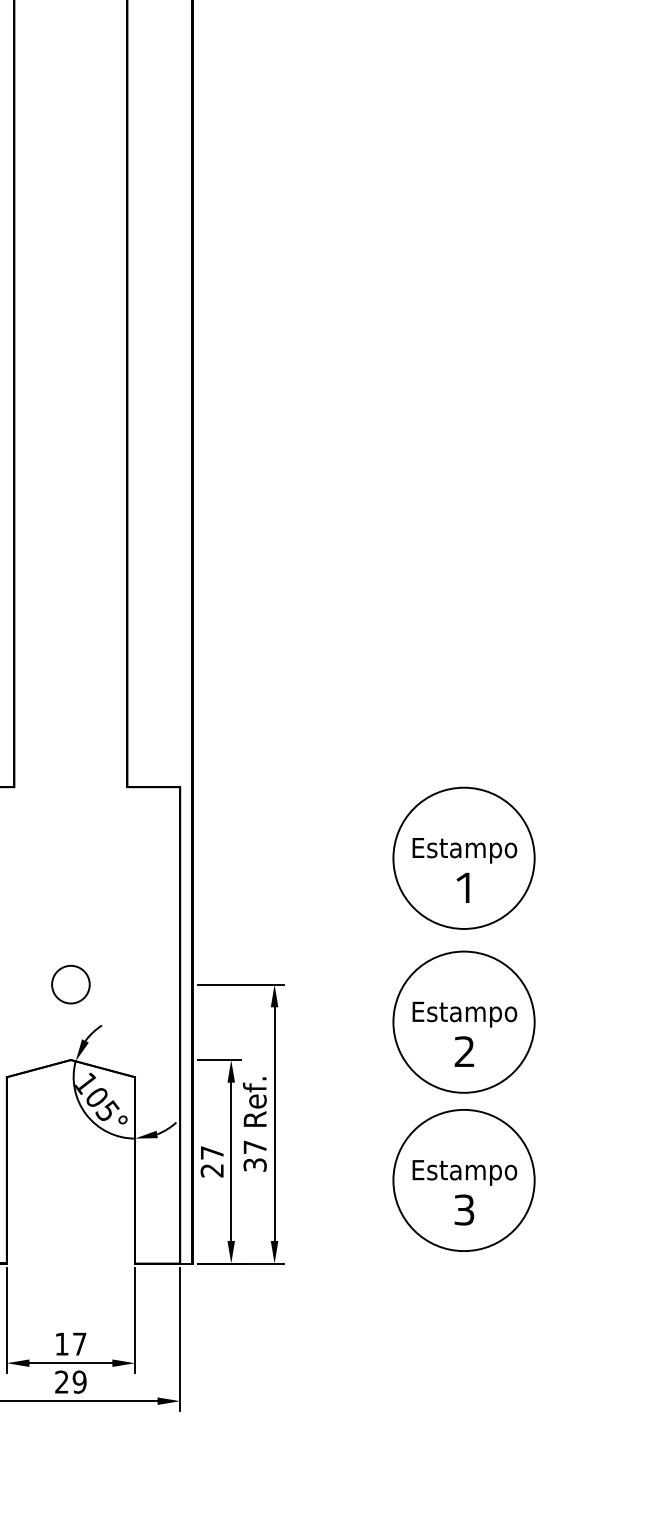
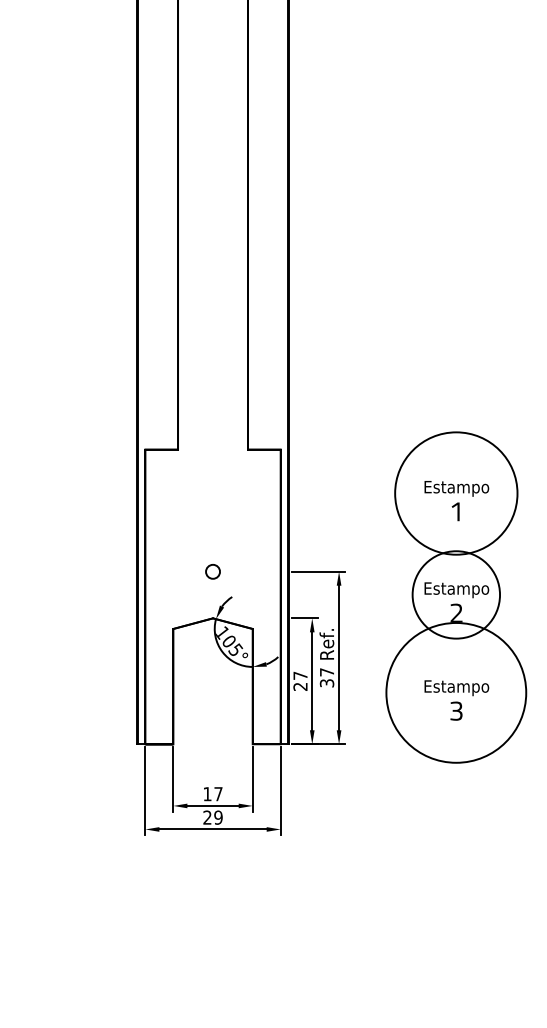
circle: (464, 858) -> (456, 493), size x1.4
circle: (70, 984) -> (212, 571), size x0.6
circle: (464, 1179) -> (456, 692), size x1.6

